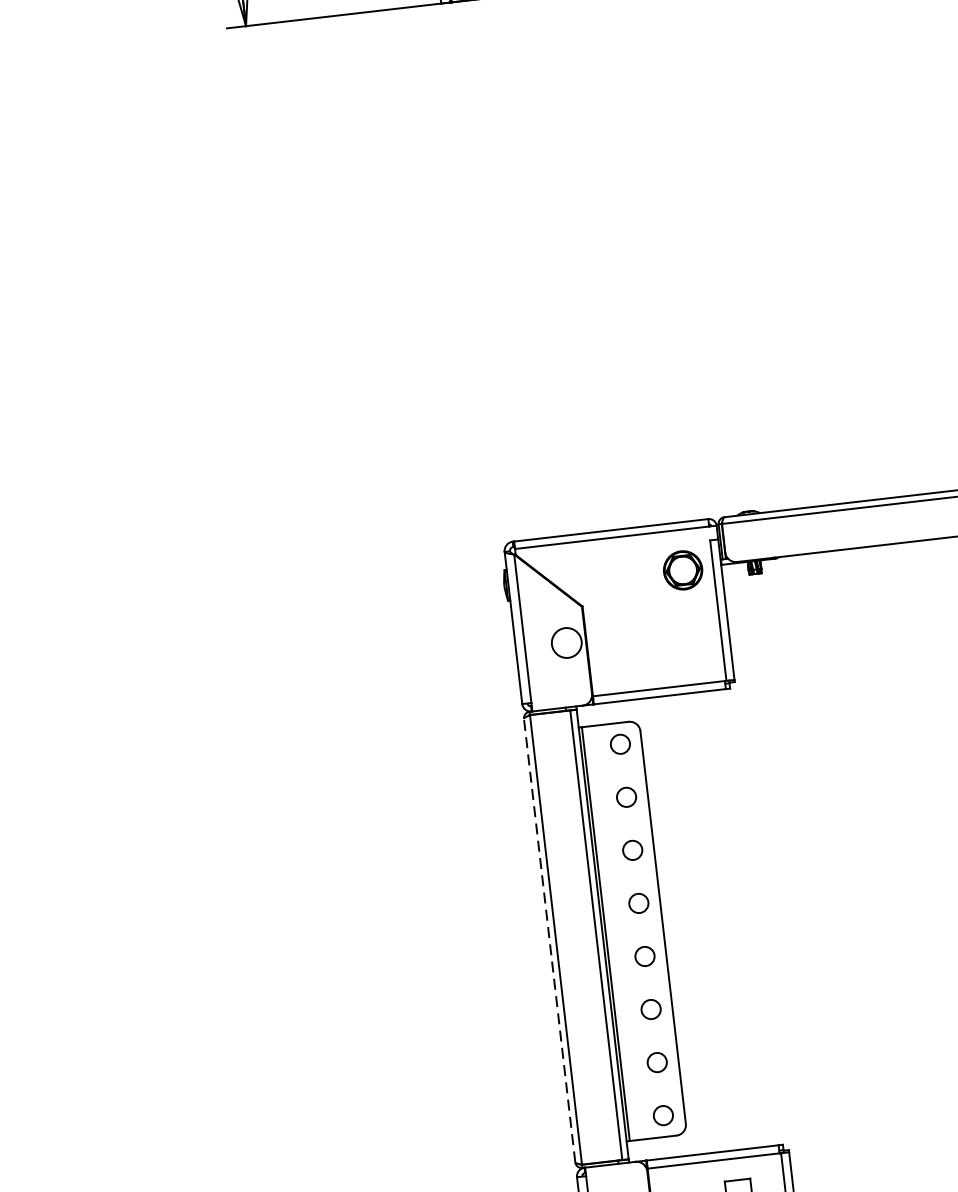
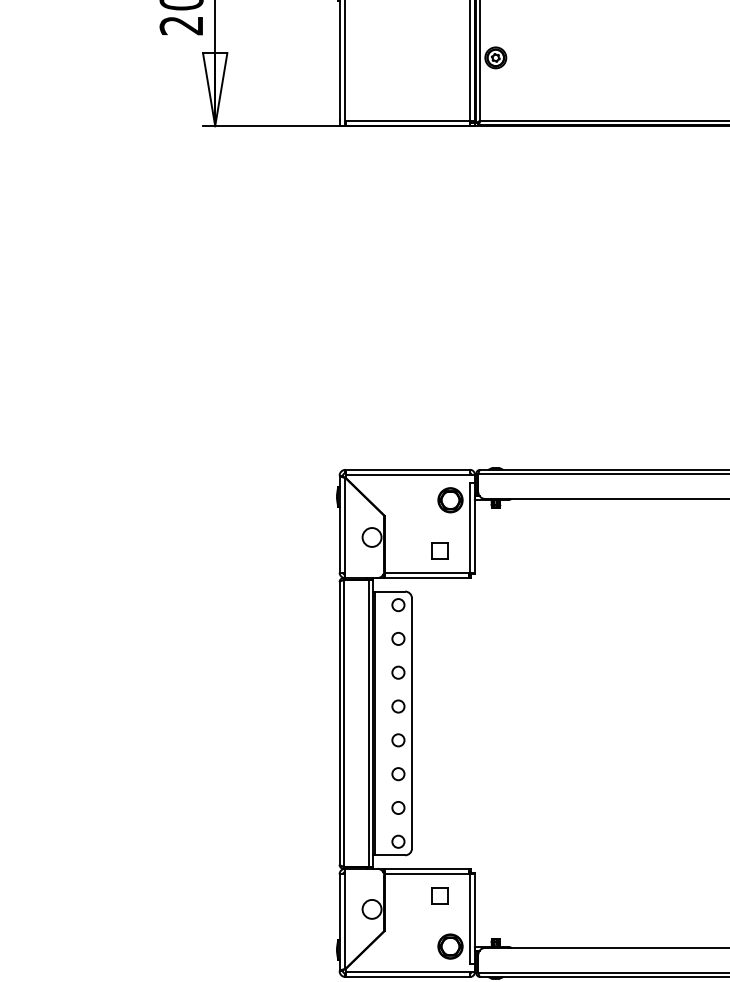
part: (674, 651) -> (439, 550), added
line: (549, 939) -> (339, 722), dashed -> solid

